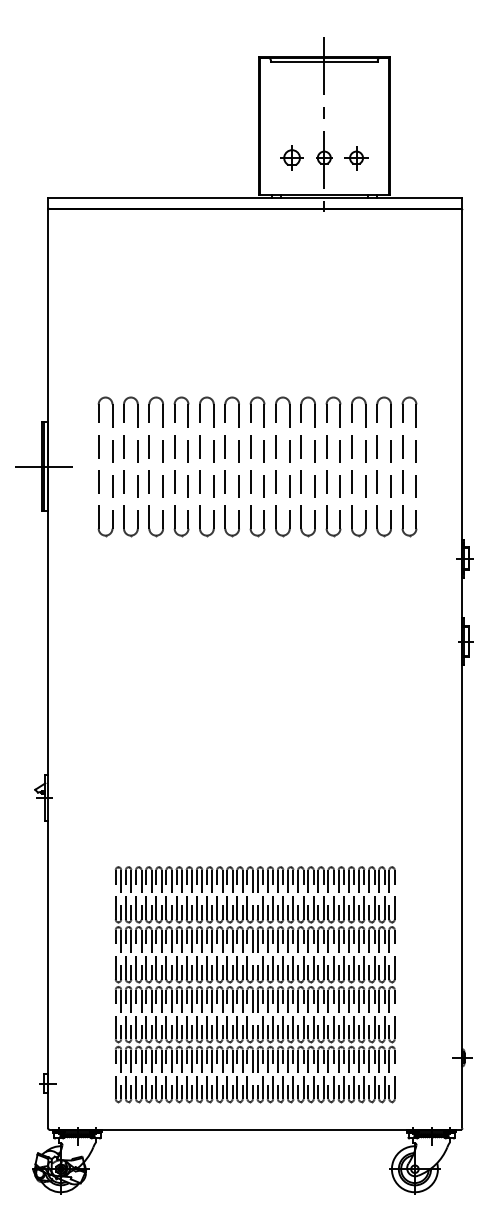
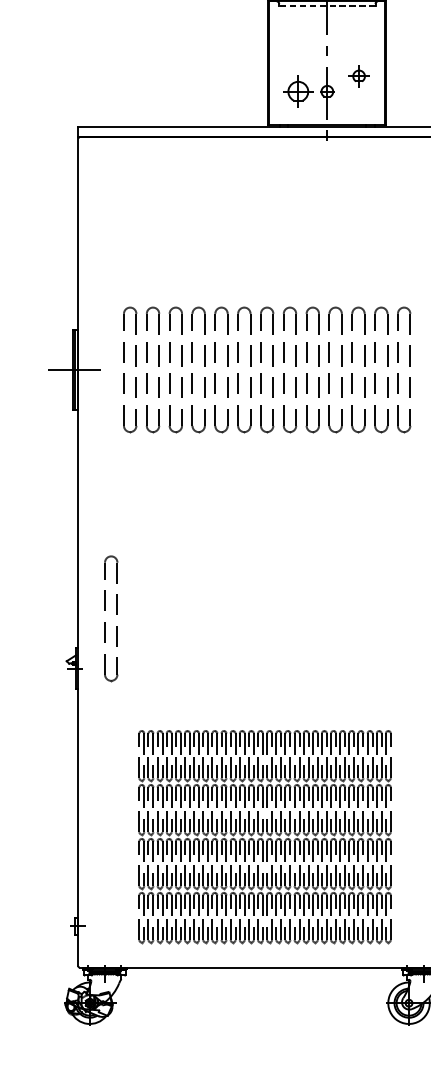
line: (323, 62) -> (326, 5), solid -> dashed
part: (291, 157) -> (297, 91), size x1.4
part: (356, 158) -> (359, 76), moved
part: (90, 738) -> (116, 614), added

